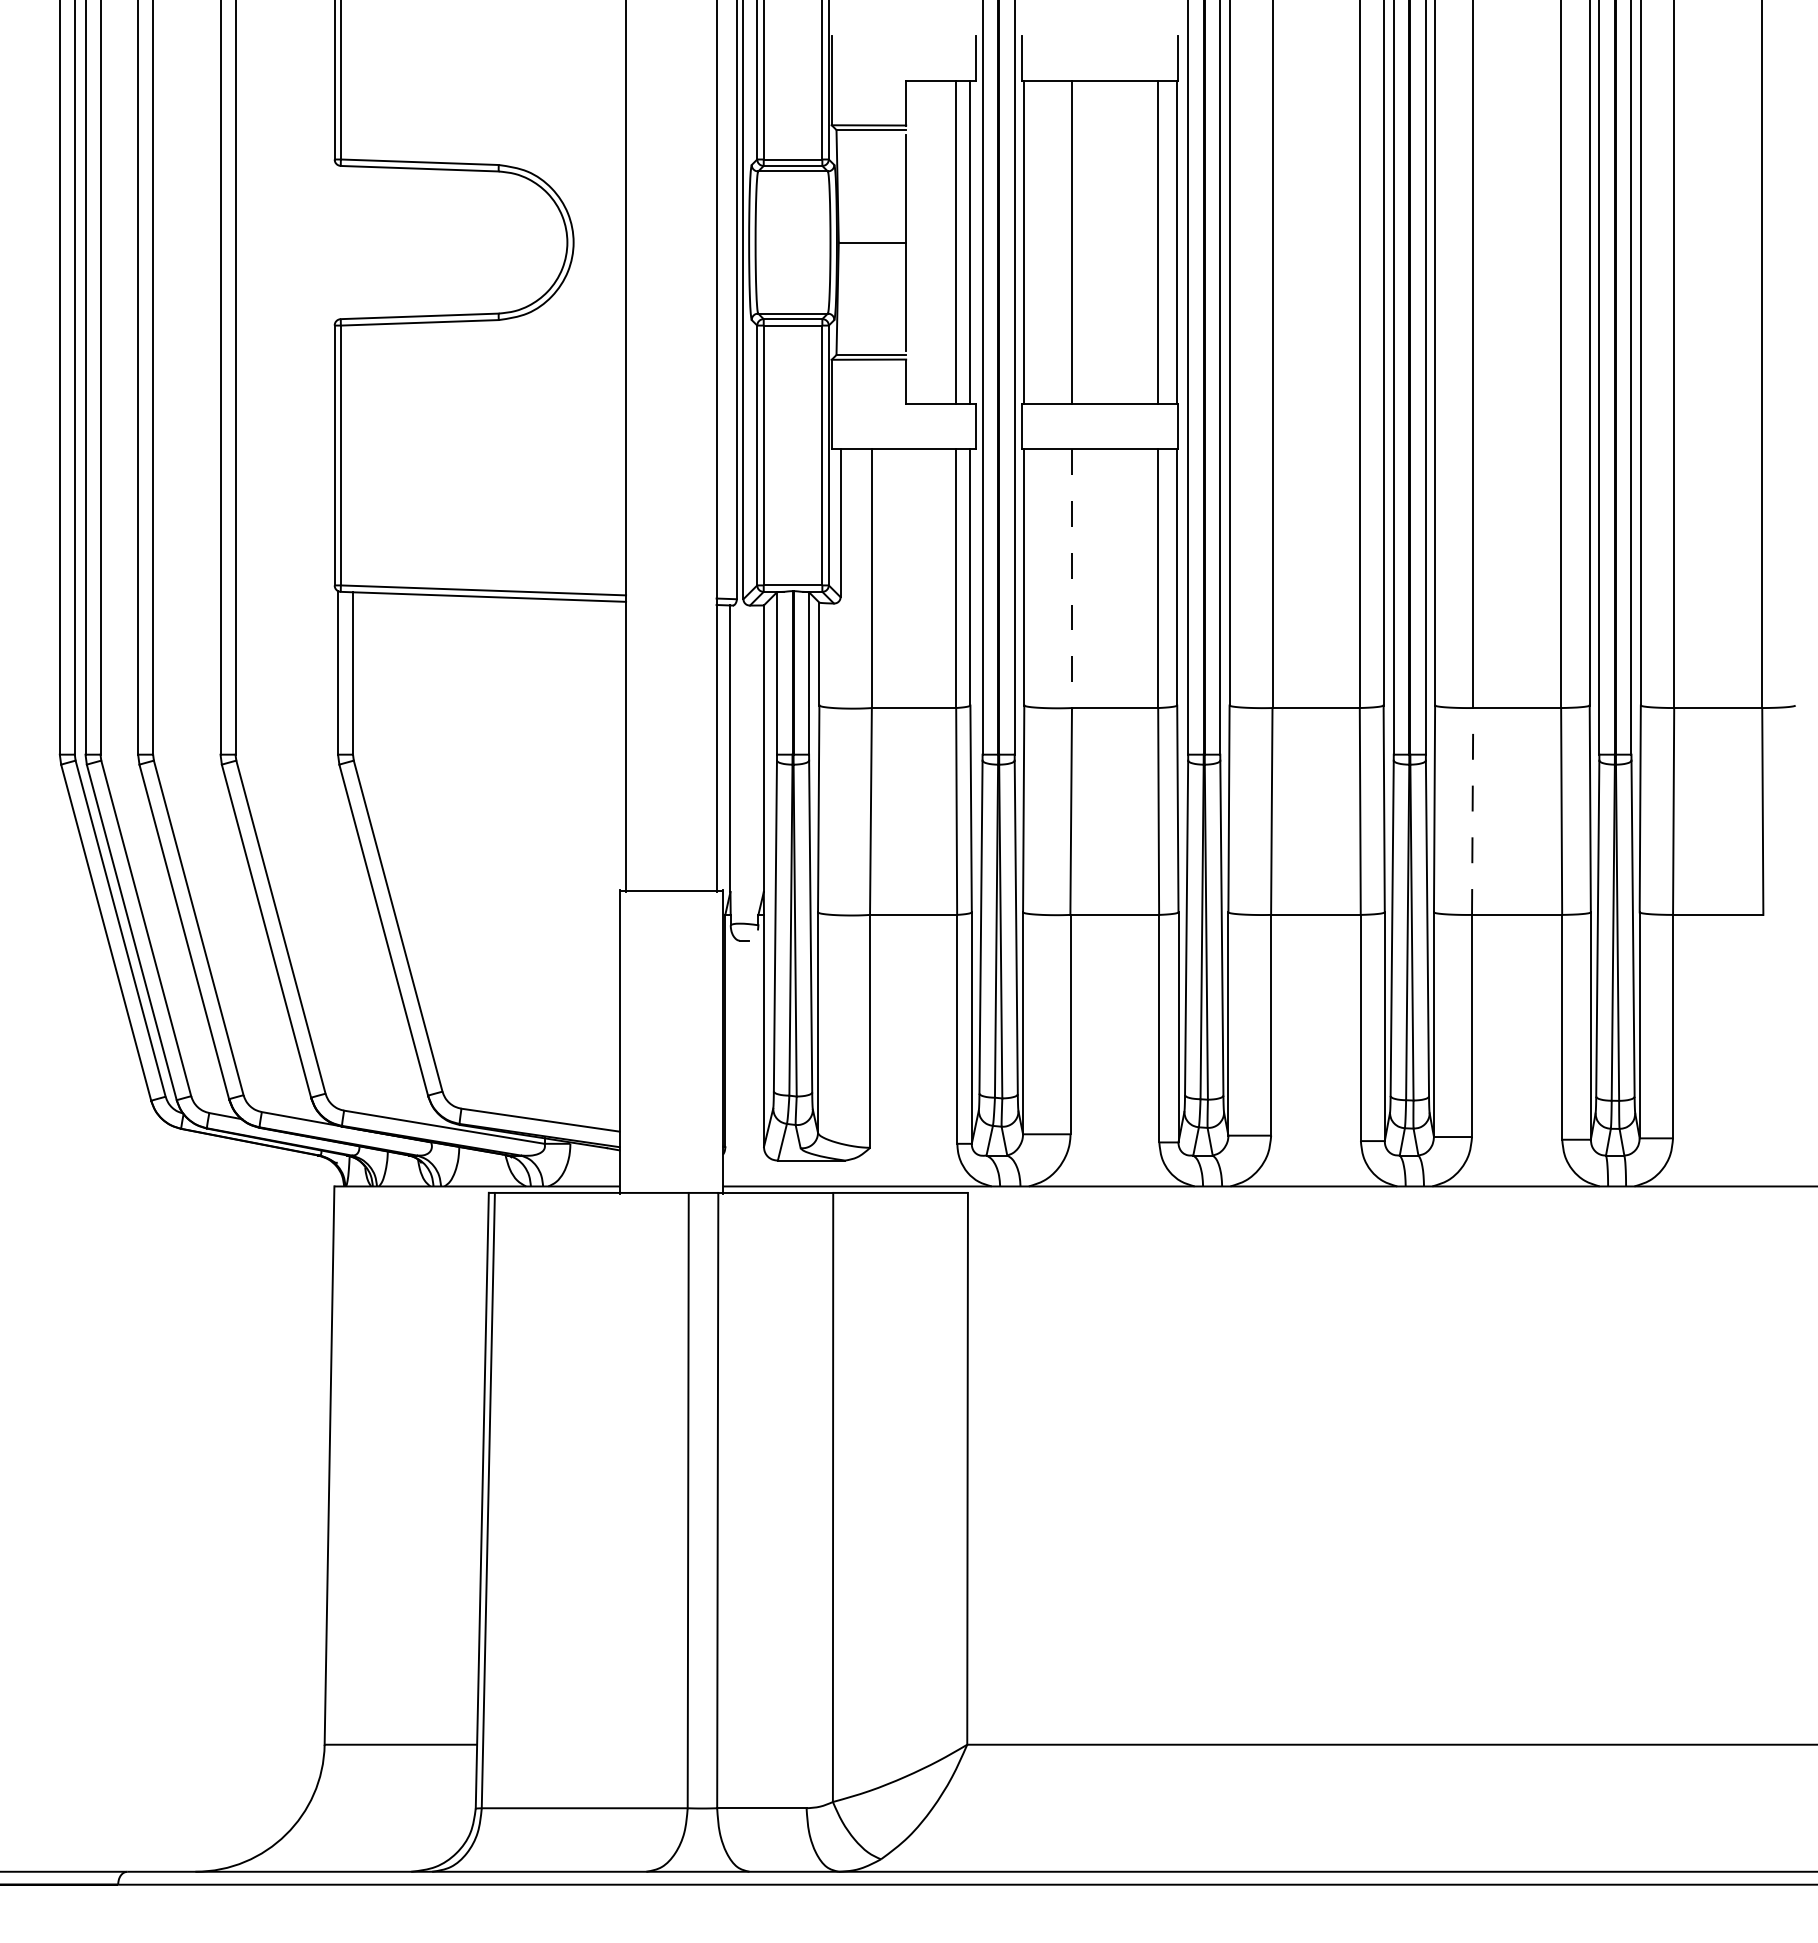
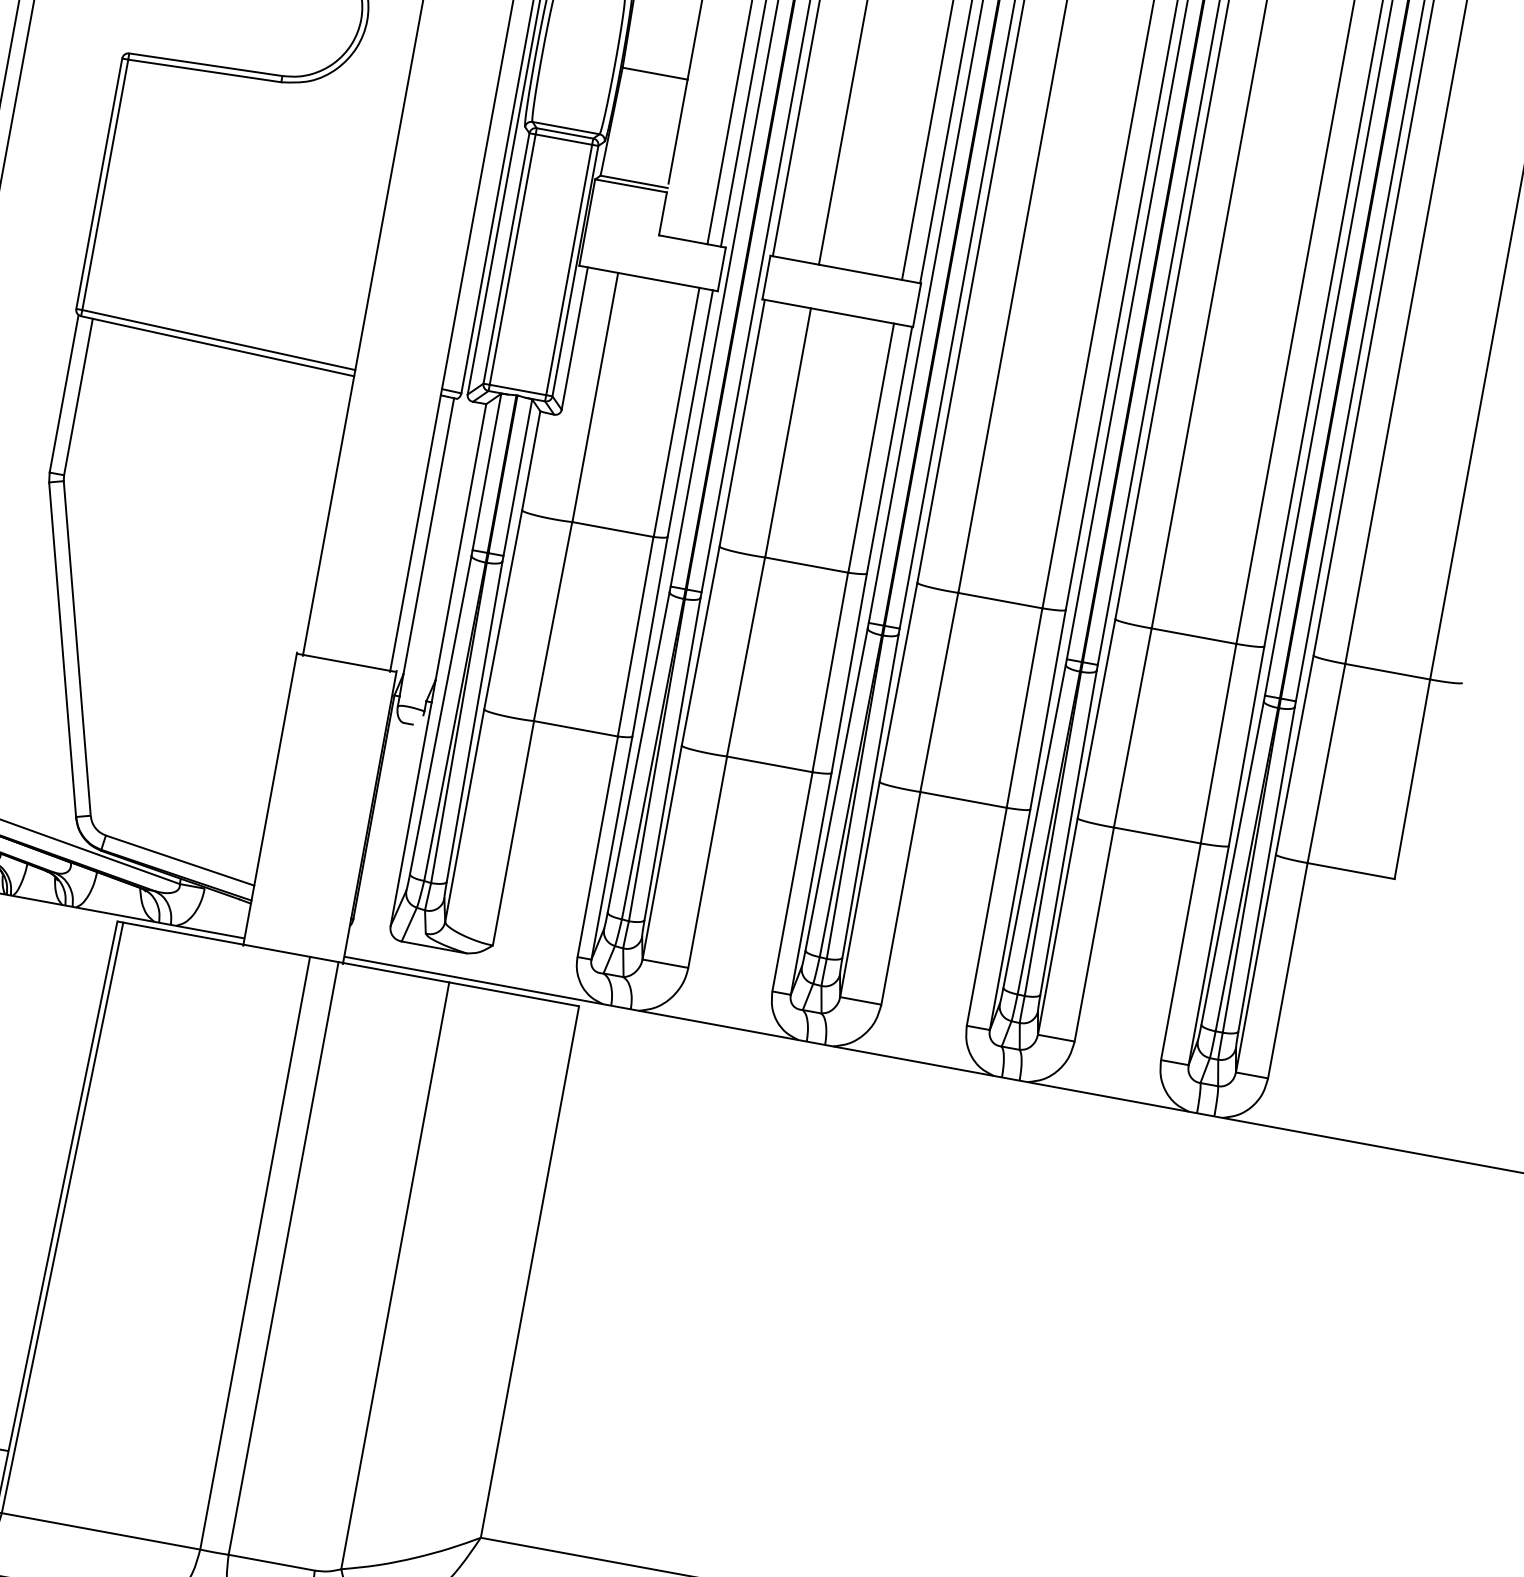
line: (1072, 579) -> (788, 433), dashed -> solid
line: (1472, 810) -> (1132, 727), dashed -> solid

